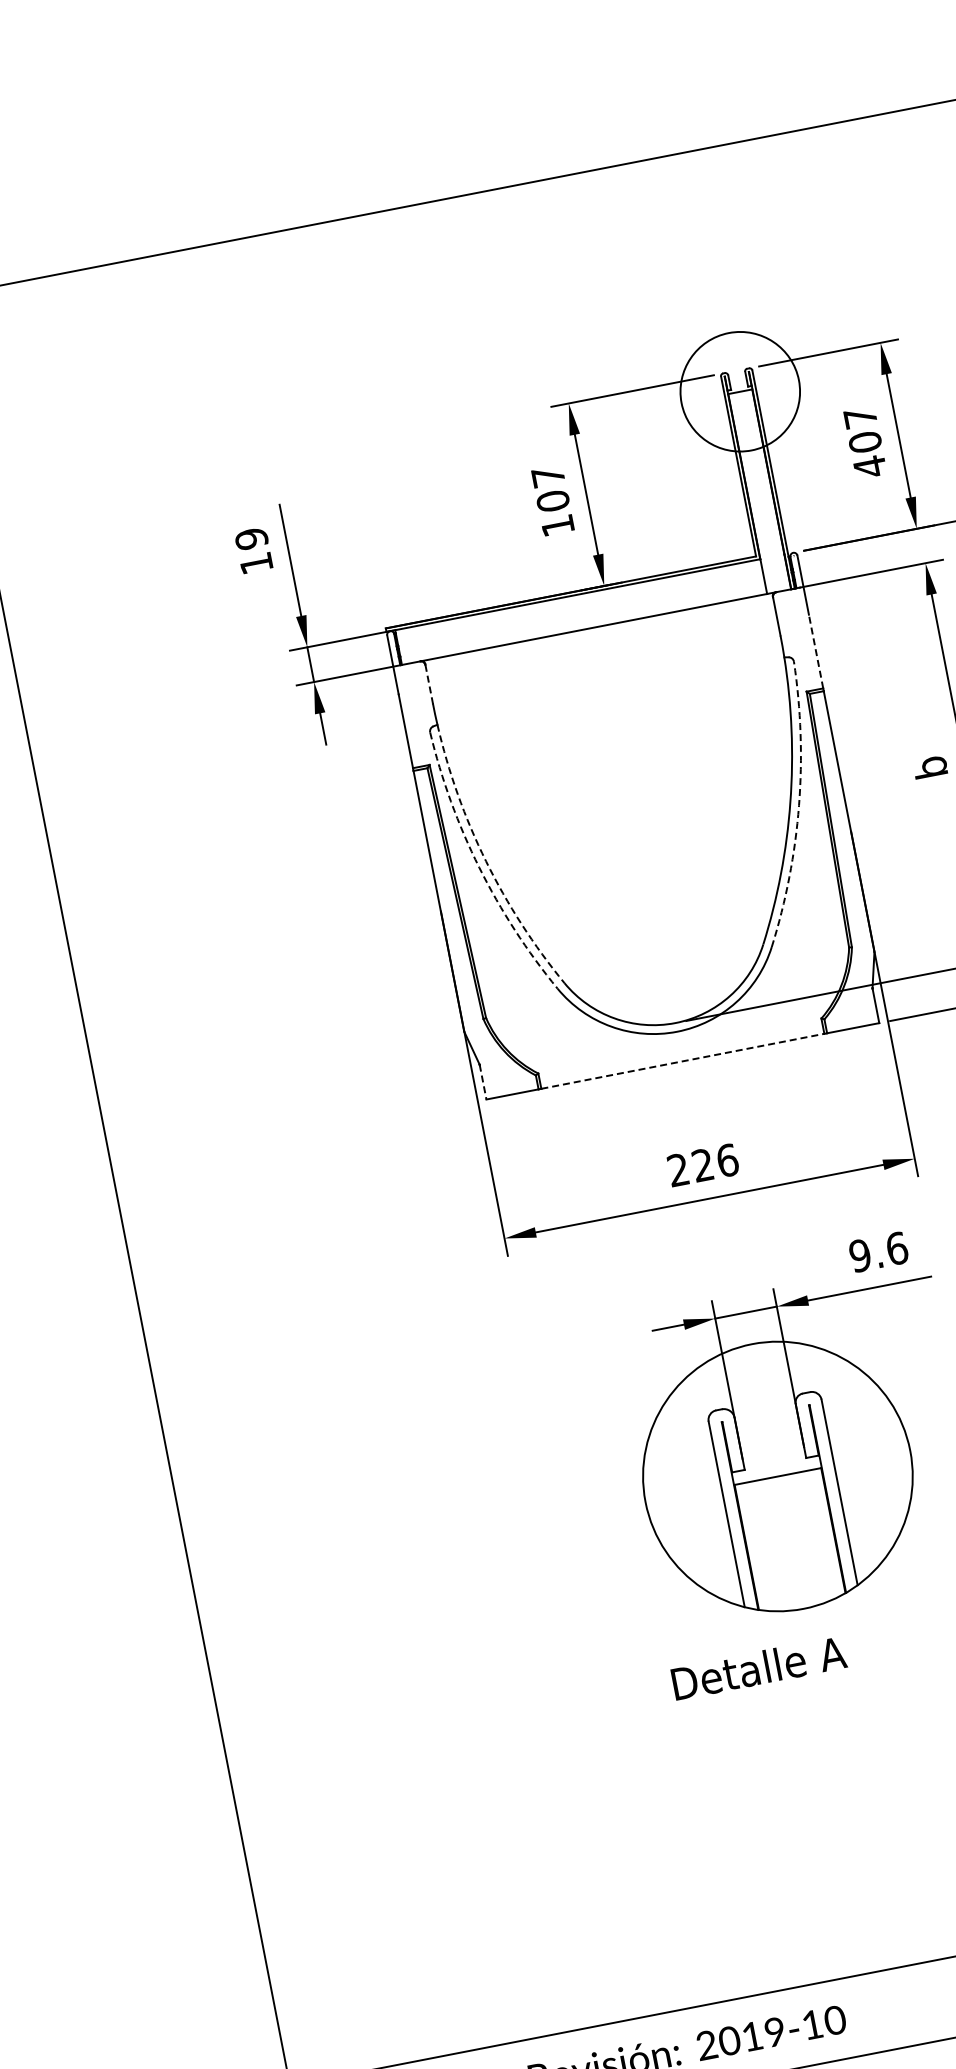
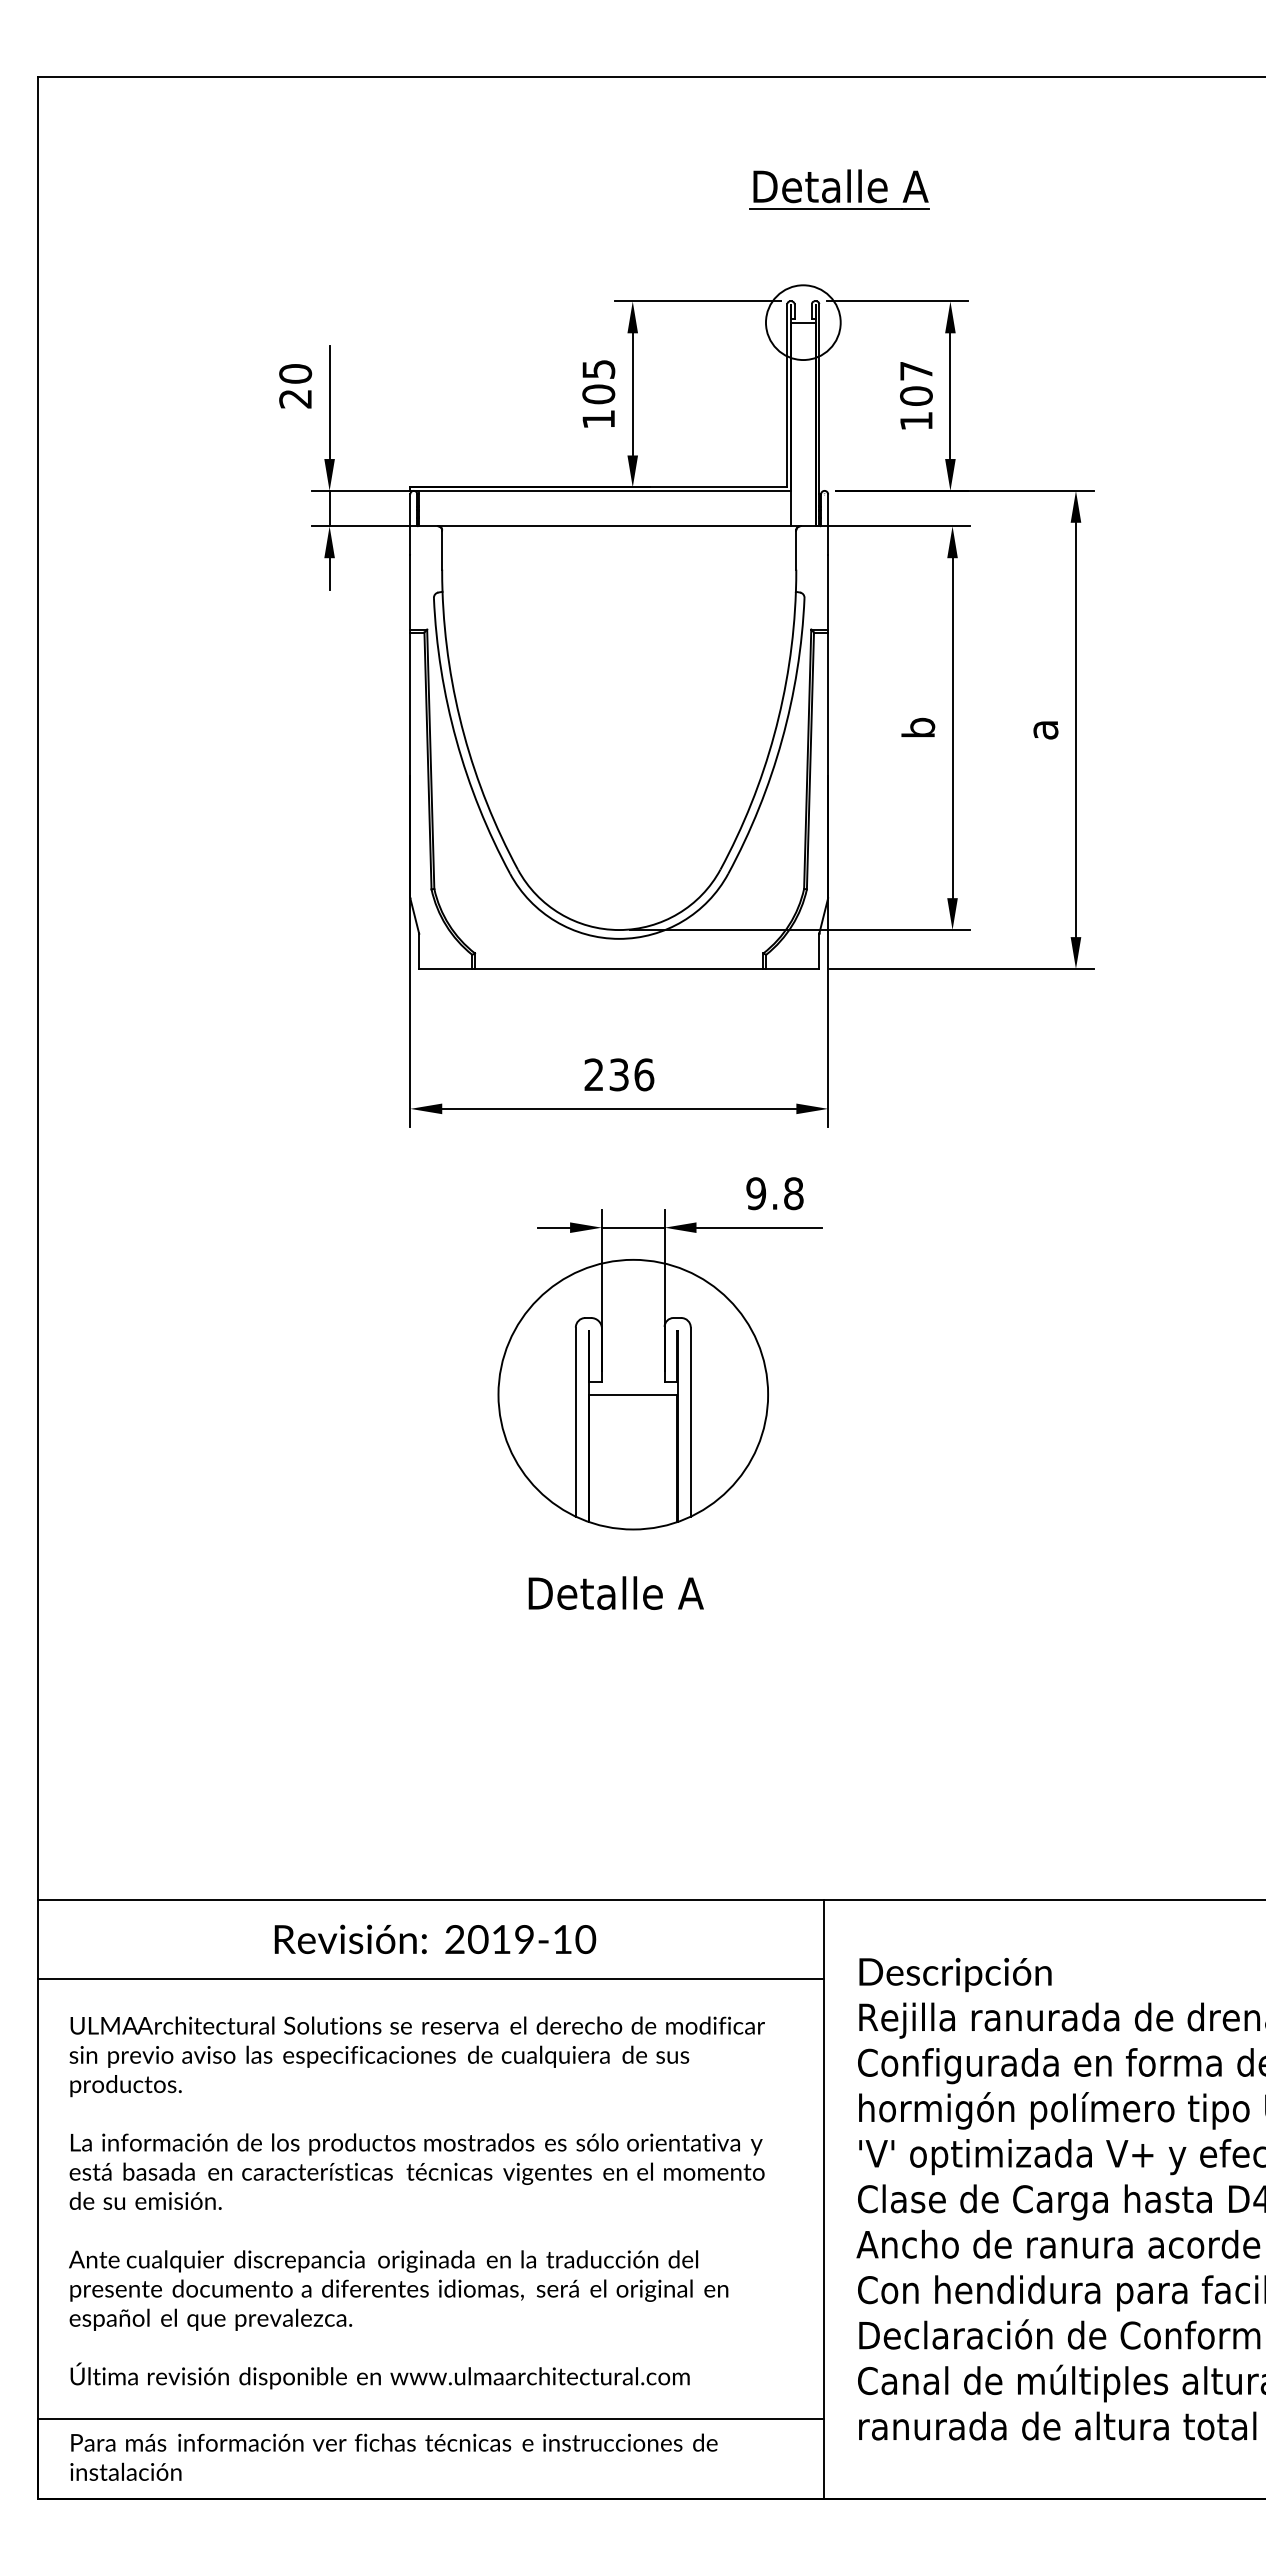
part: (750, 254) -> (839, 189), added
circle: (739, 391) -> (802, 322), size x0.62
text: (870, 466) -> (916, 420), 407 -> 107
text: (548, 476) -> (598, 369), 107 -> 105
text: (253, 551) -> (295, 386), 19 -> 20
line: (816, 651) -> (828, 592), dashed -> solid
line: (429, 684) -> (442, 550), dashed -> solid
arc: (799, 805) -> (782, 740), dashed -> solid
arc: (486, 861) -> (464, 735), dashed -> solid
arc: (479, 868) -> (456, 740), dashed -> solid
line: (683, 1060) -> (619, 968), dashed -> solid
line: (483, 1082) -> (419, 951), dashed -> solid
text: (702, 1165) -> (618, 1074), 226 -> 236
text: (896, 1248) -> (793, 1193), 9.6 -> 9.8
text: (758, 1667) -> (615, 1592), moved

